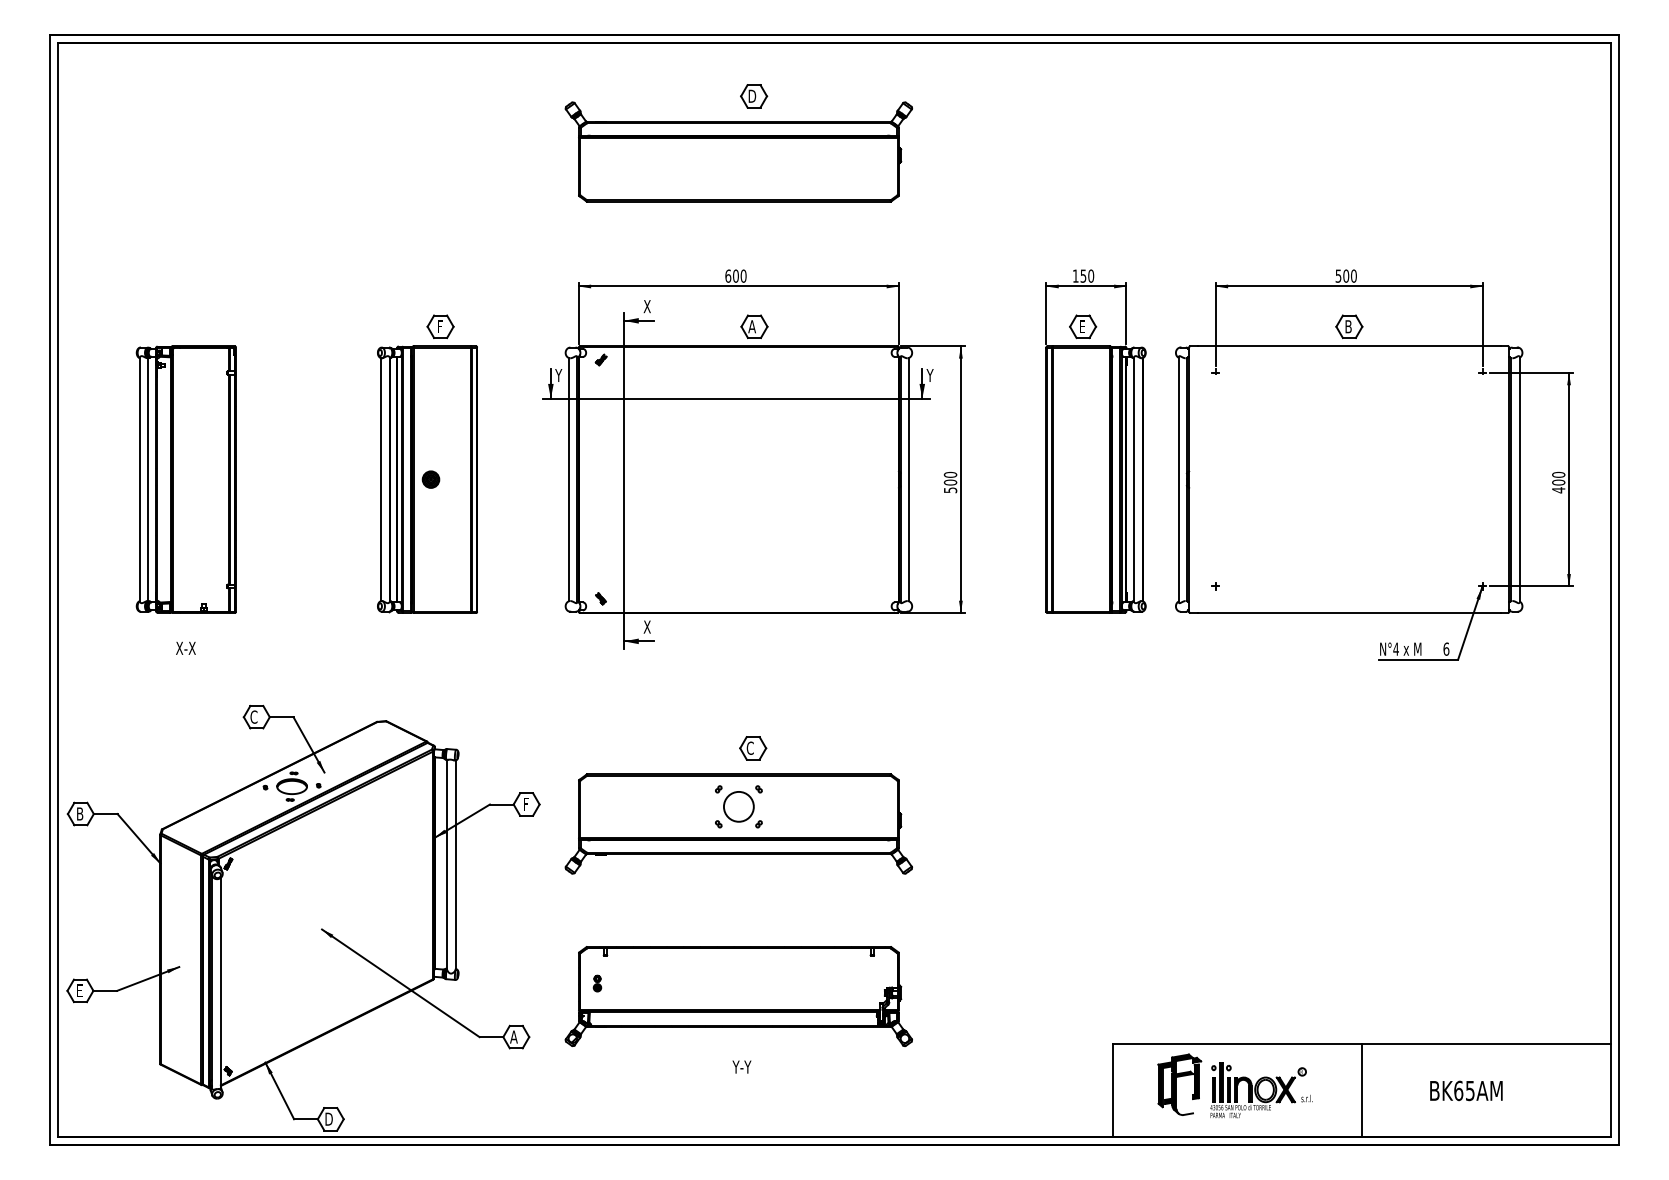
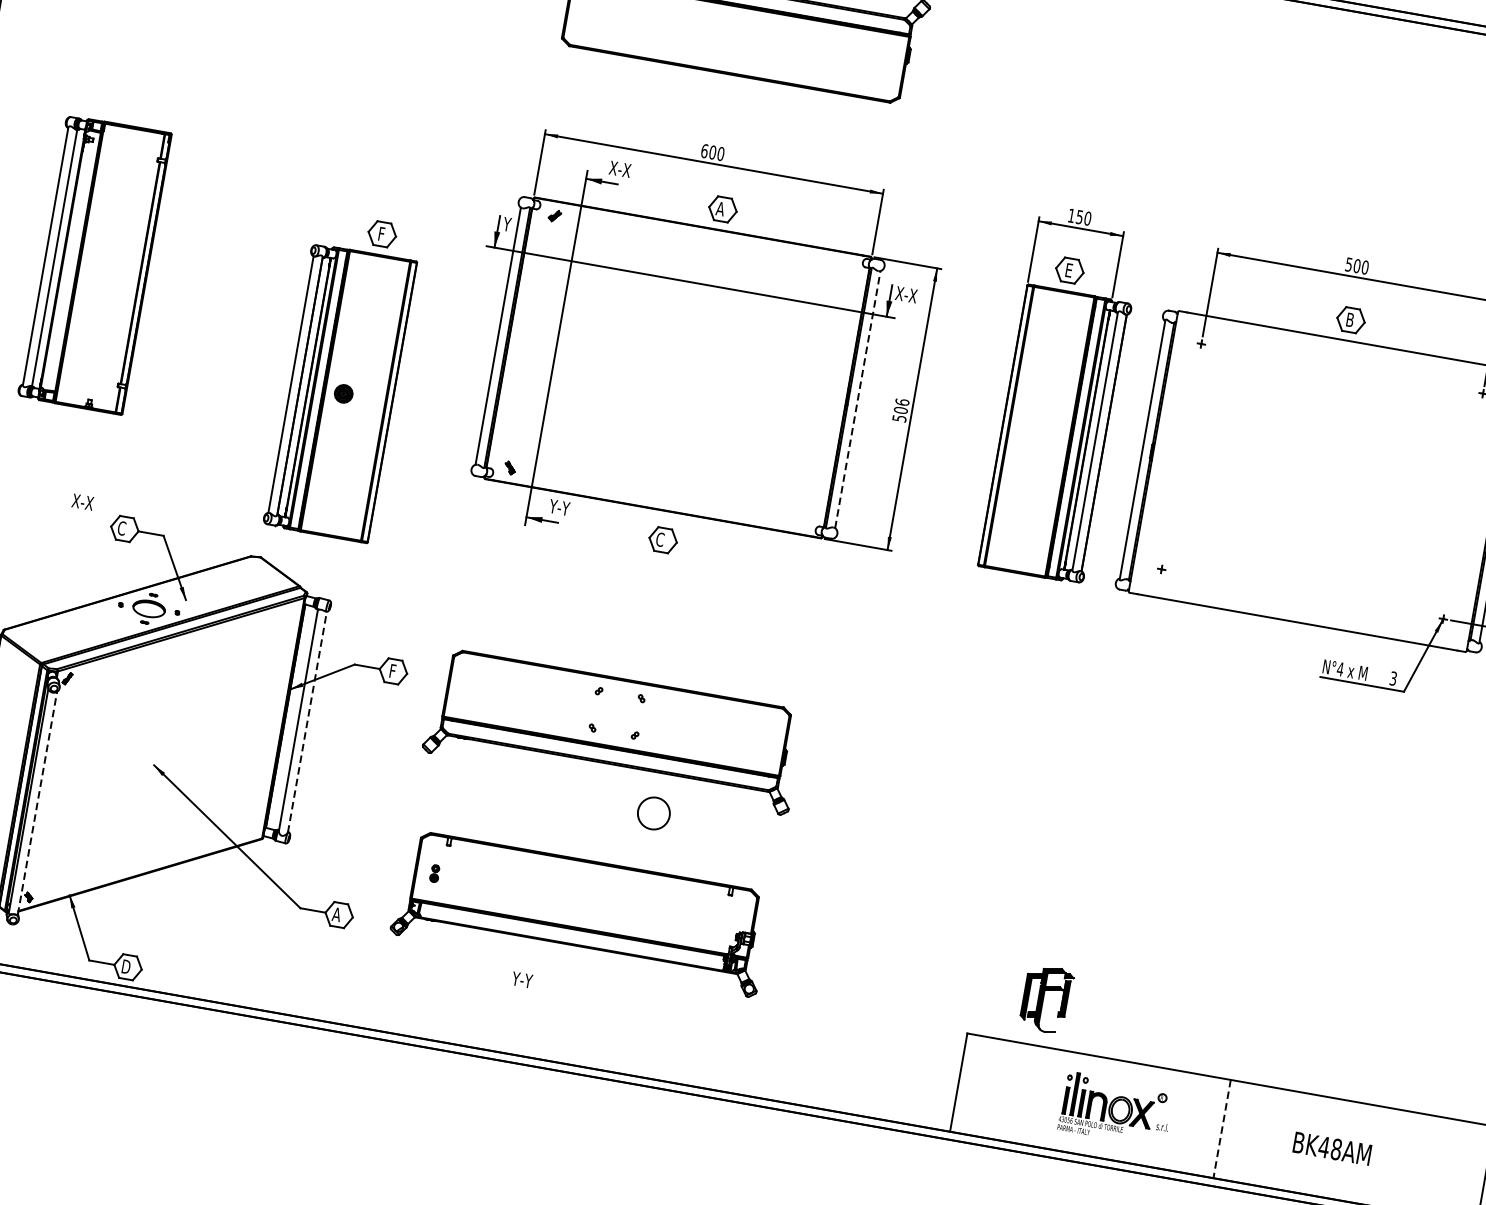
text: (657, 306) -> (624, 169), X -> X-X
text: (936, 375) -> (906, 294), Y -> X-X
part: (427, 463) -> (343, 376), moved
text: (949, 474) -> (901, 401), 500 -> 506
line: (909, 479) -> (858, 399), solid -> dashed
text: (652, 626) -> (559, 506), X -> Y-Y
text: (185, 647) -> (82, 501), moved
text: (1446, 648) -> (1393, 677), 6 -> 3
part: (753, 748) -> (663, 540), moved
circle: (738, 806) -> (653, 813), moved
line: (455, 865) -> (306, 722), solid -> dashed
line: (221, 983) -> (37, 803), solid -> dashed
text: (741, 1066) -> (521, 979), moved
part: (1179, 1084) -> (1046, 998), moved
line: (1361, 1090) -> (1221, 1128), solid -> dashed
text: (1463, 1090) -> (1329, 1147), BK65AM -> BK48AM

